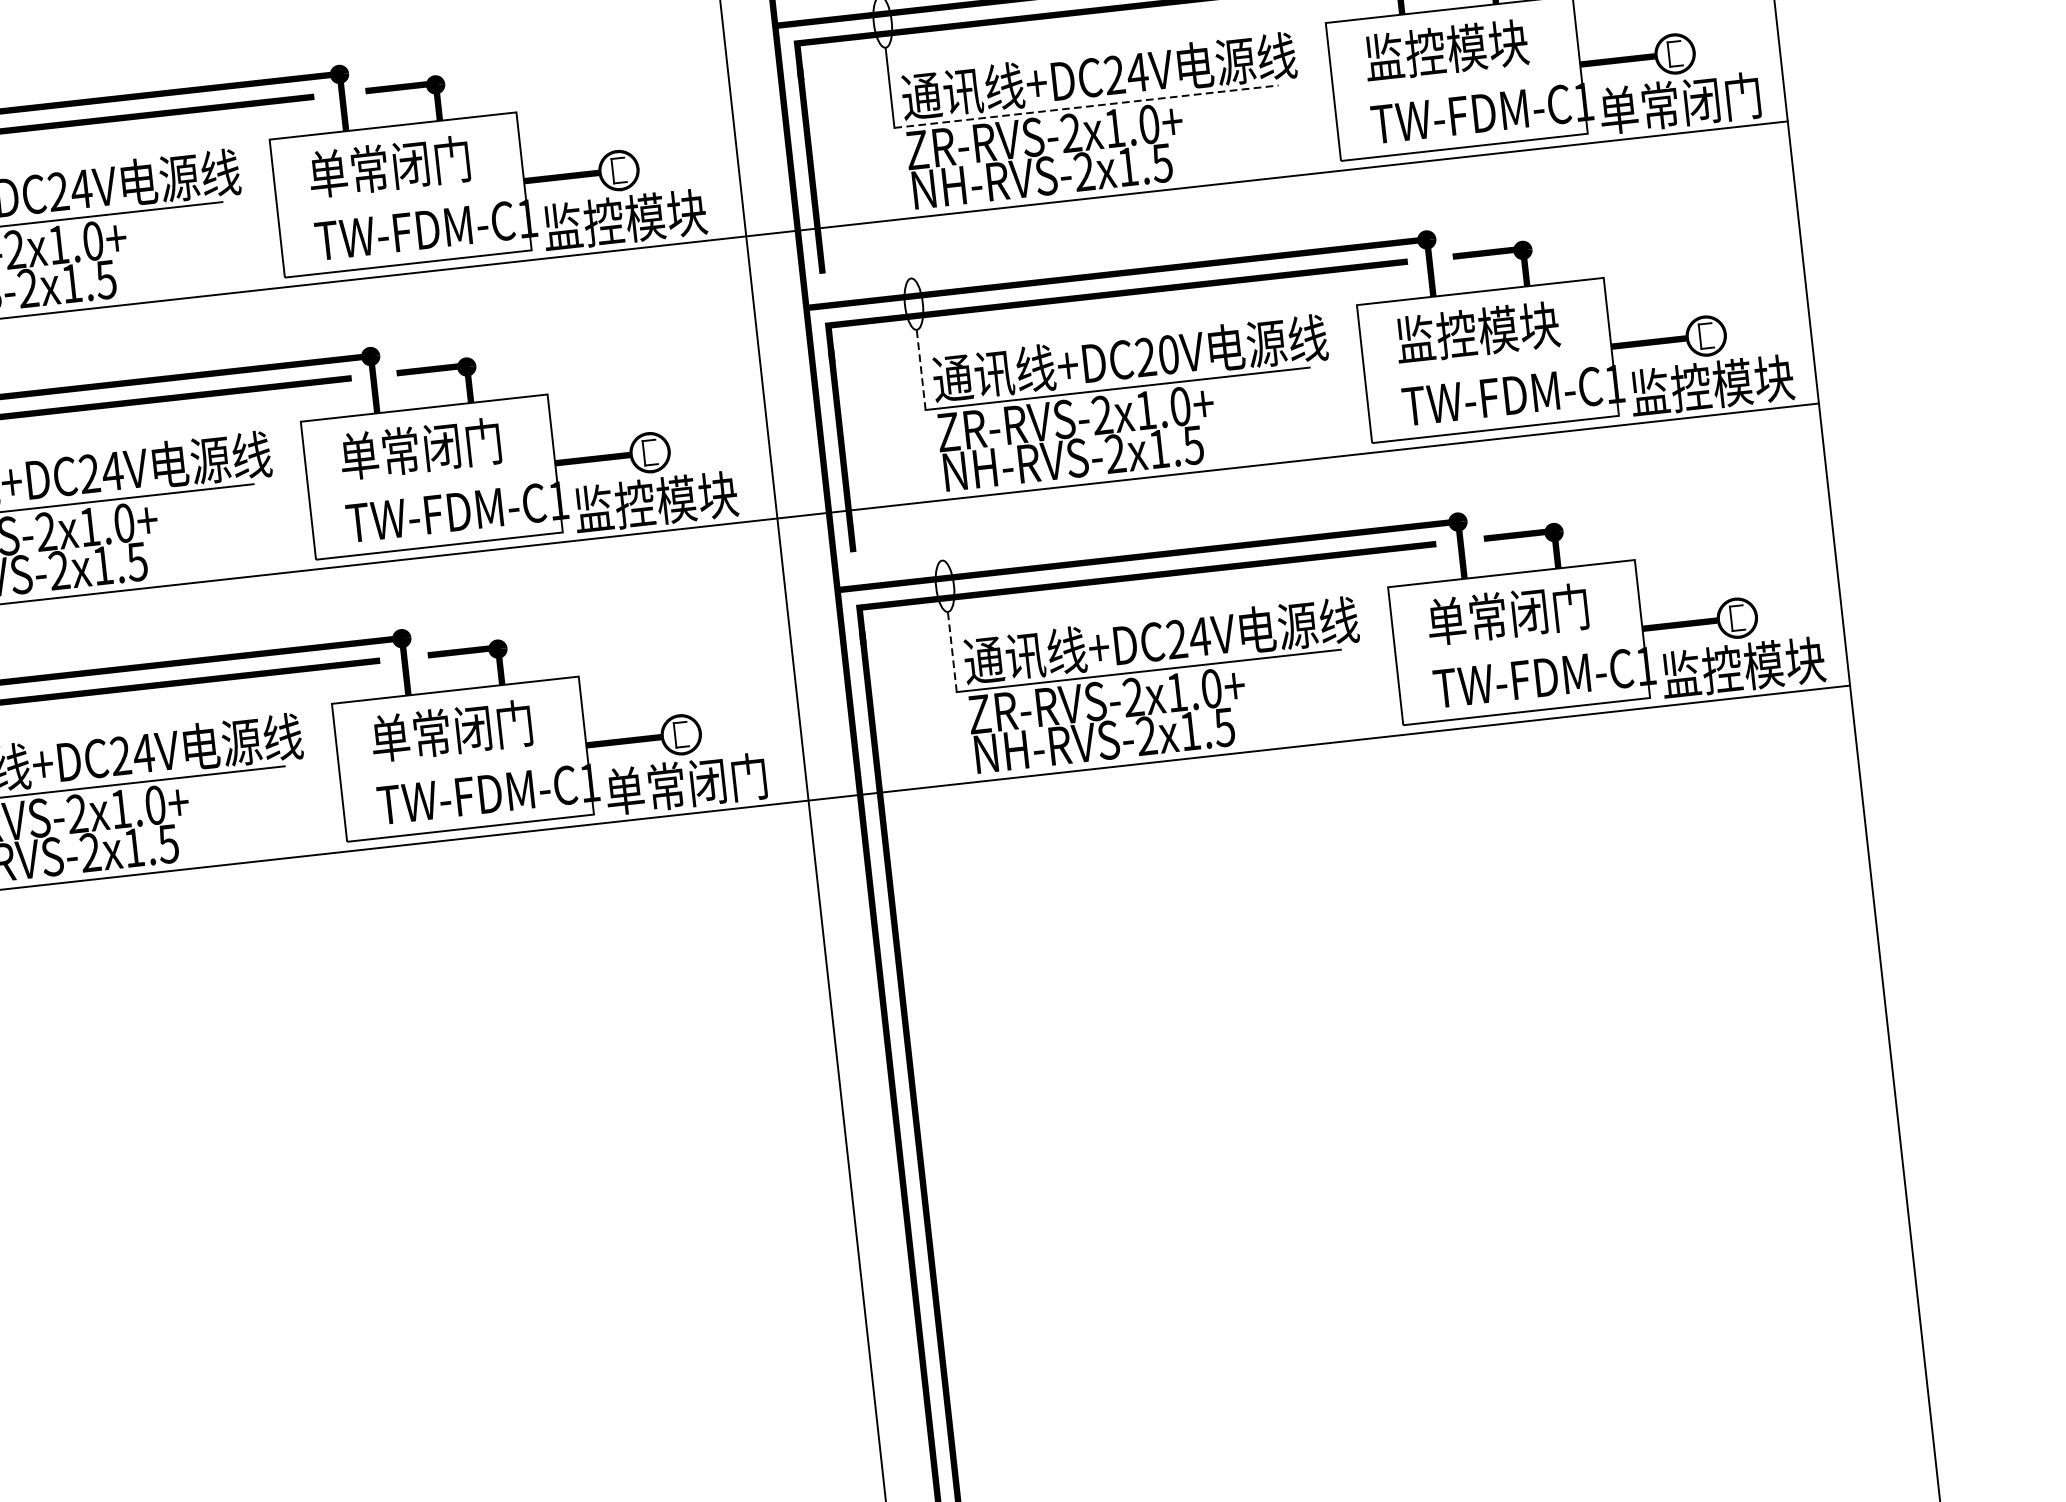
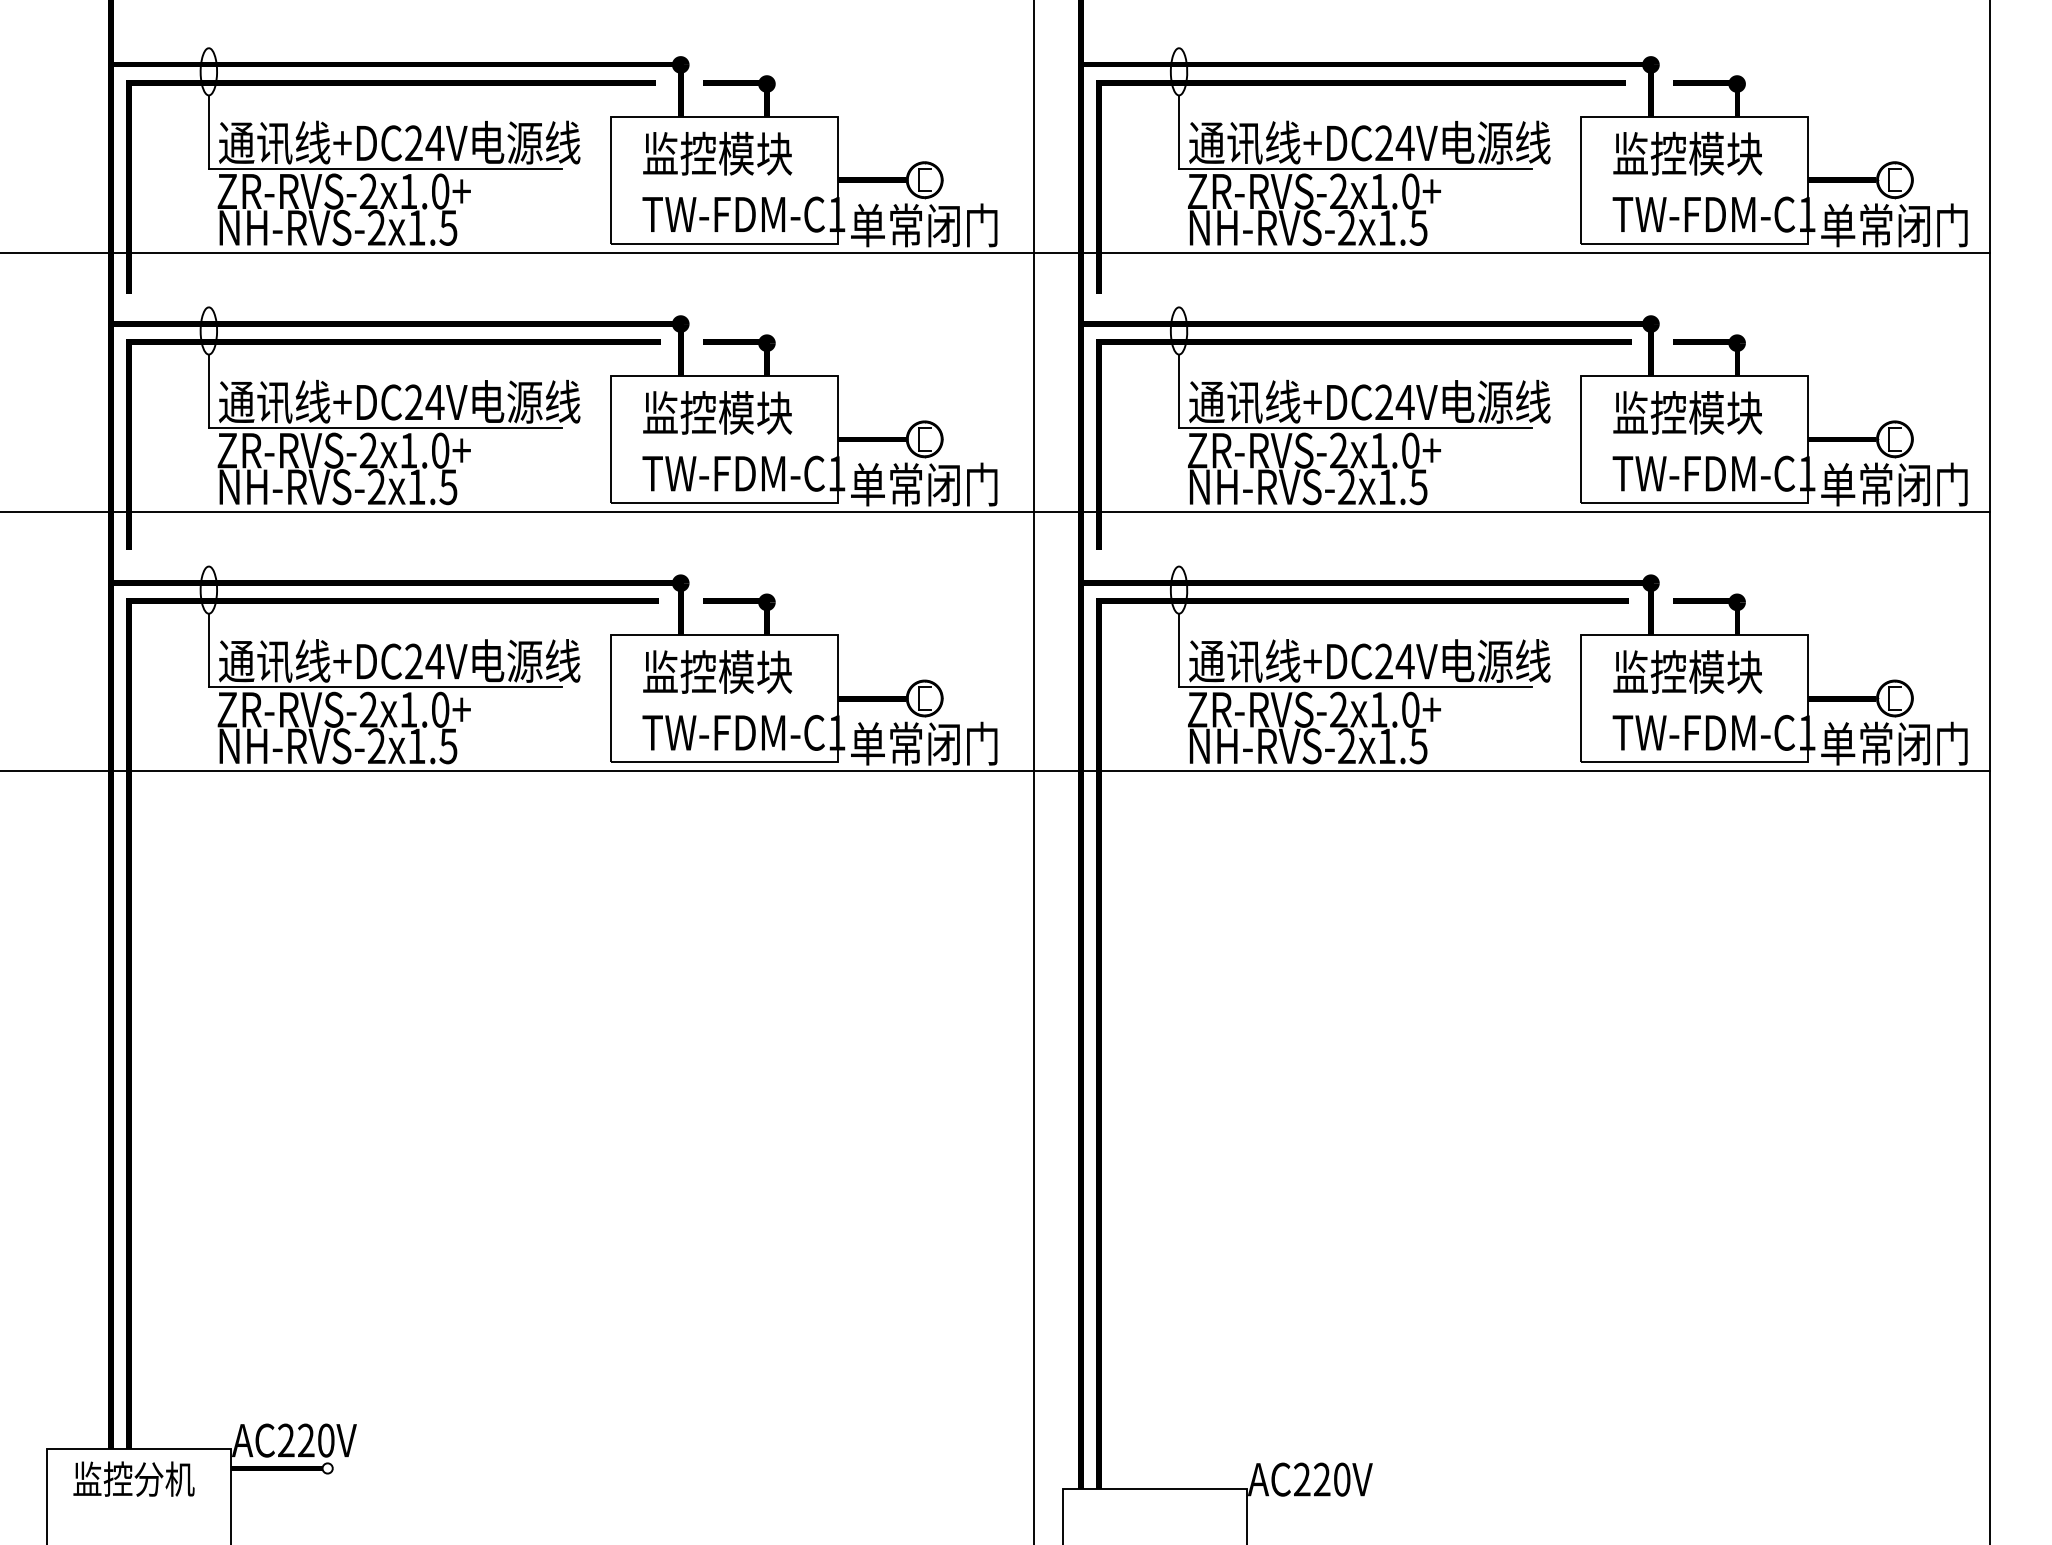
line: (1086, 107) -> (1355, 169), dashed -> solid
text: (390, 166) -> (717, 153), 单常闭门 -> 监控模块
text: (624, 219) -> (924, 225), 监控模块 -> 单常闭门
text: (1167, 354) -> (1404, 402), +DC20V -> +DC24V
line: (921, 370) -> (1179, 391), dashed -> solid
text: (1711, 385) -> (1894, 484), 监控模块 -> 单常闭门
text: (421, 448) -> (717, 412), 单常闭门 -> 监控模块
text: (655, 501) -> (924, 484), 监控模块 -> 单常闭门
text: (1508, 613) -> (1687, 671), 单常闭门 -> 监控模块
line: (952, 651) -> (1179, 650), dashed -> solid
text: (1742, 667) -> (1894, 743), 监控模块 -> 单常闭门
text: (452, 730) -> (717, 671), 单常闭门 -> 监控模块

